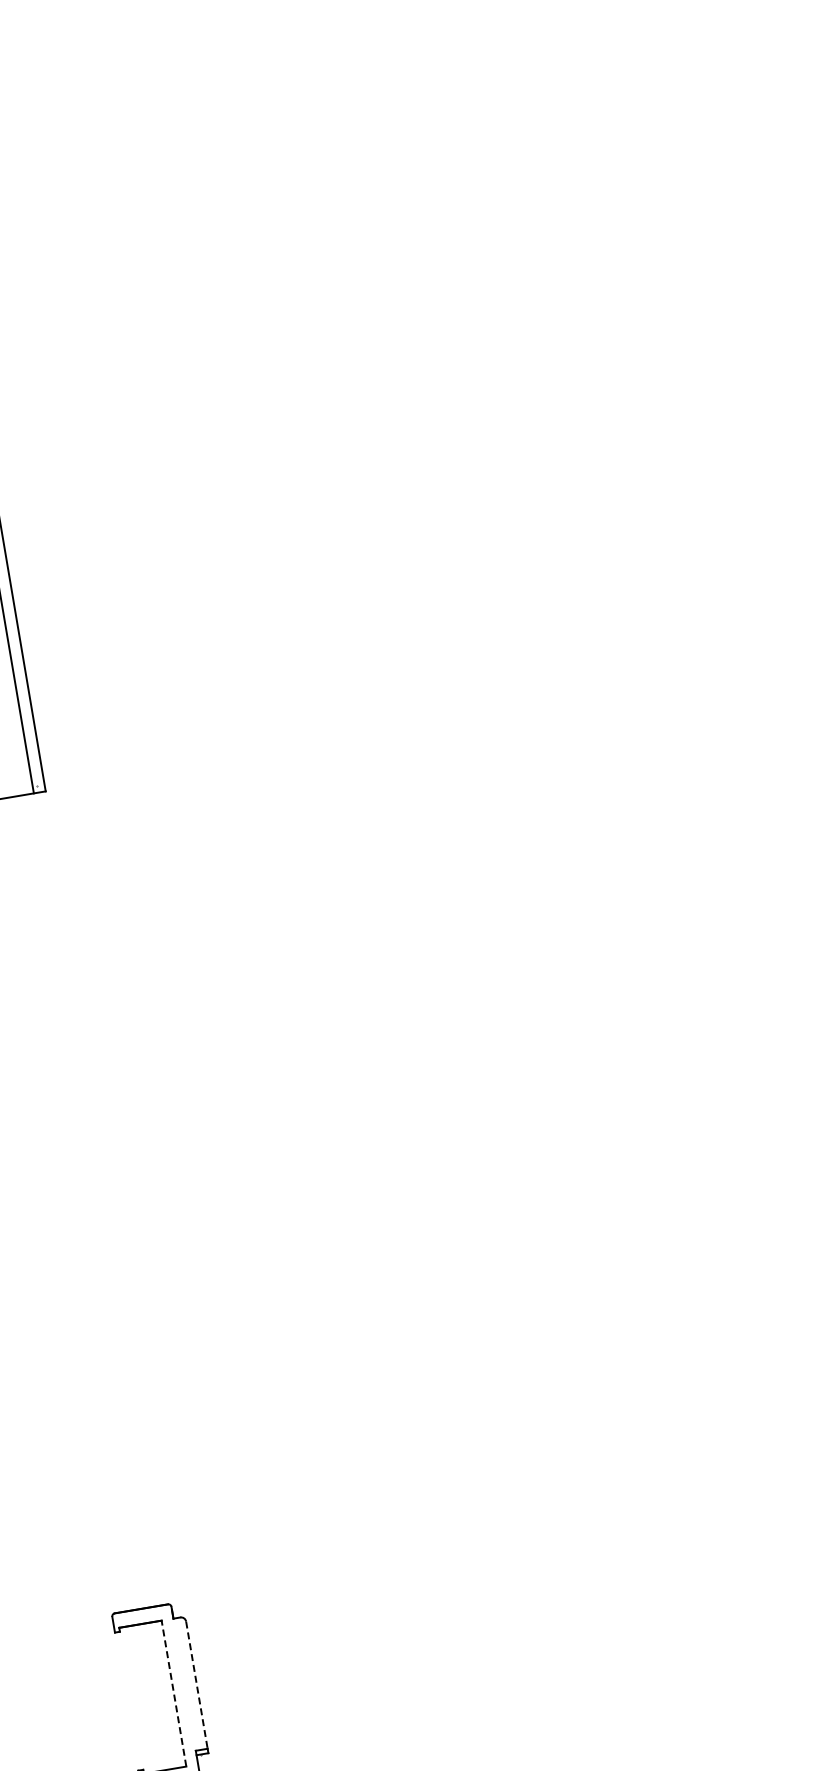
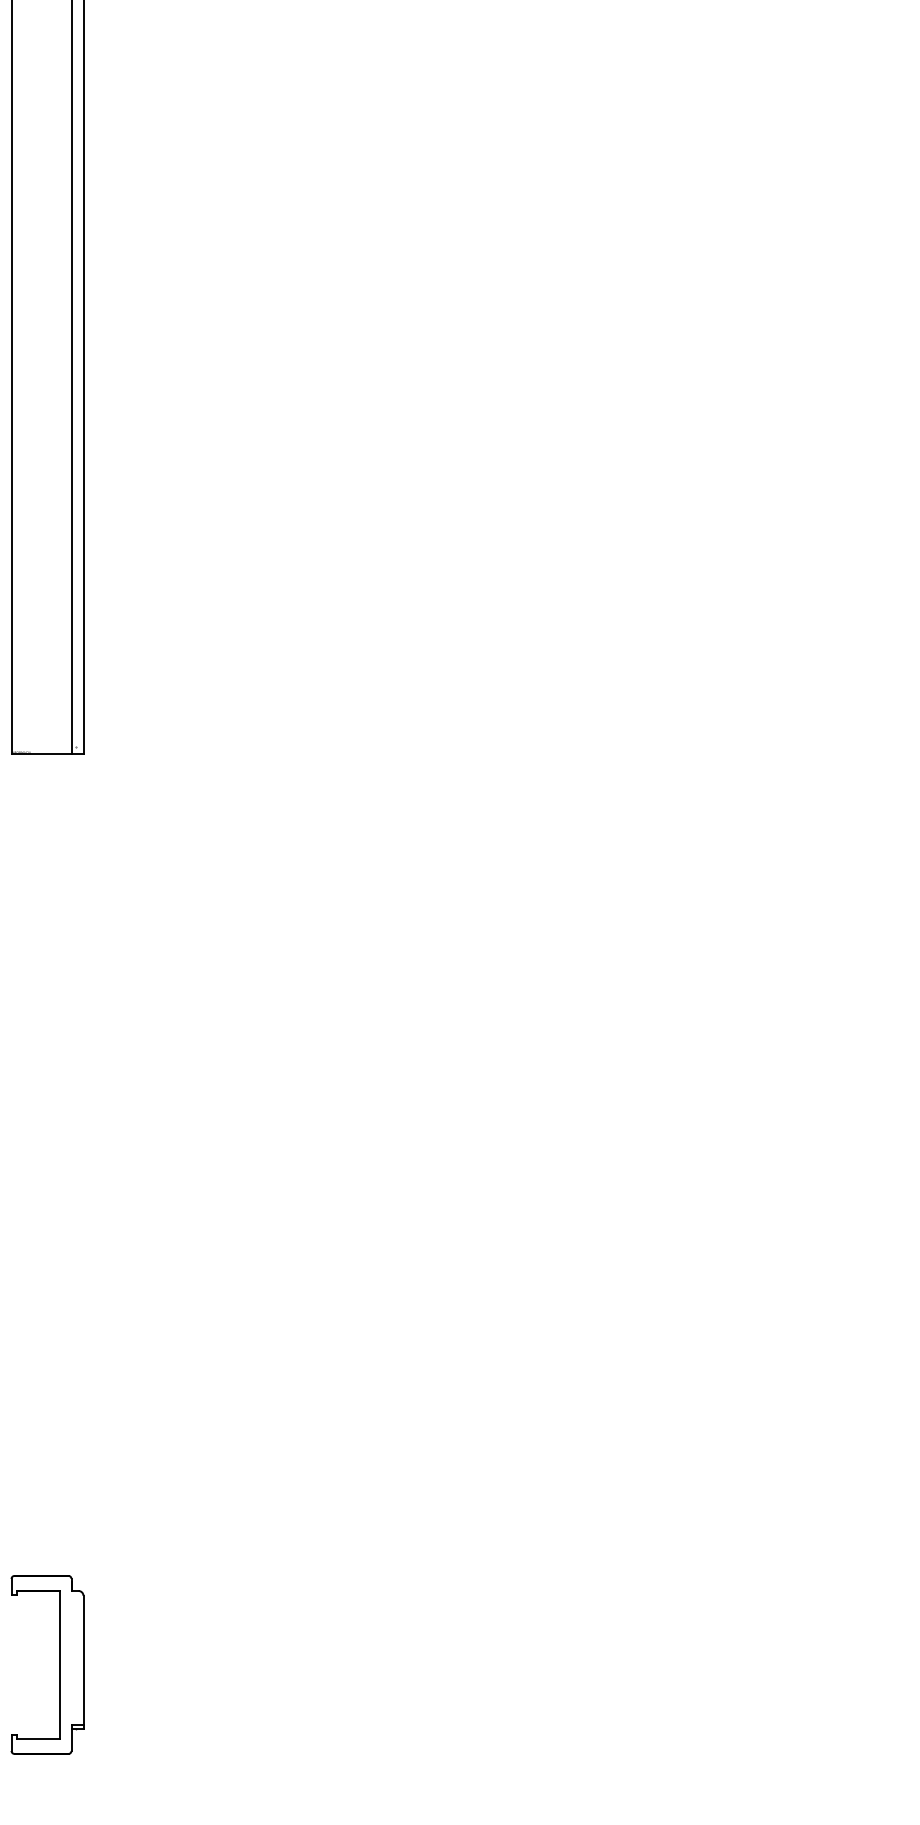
line: (196, 1685) -> (83, 1660), dashed -> solid
line: (173, 1693) -> (59, 1664), dashed -> solid

